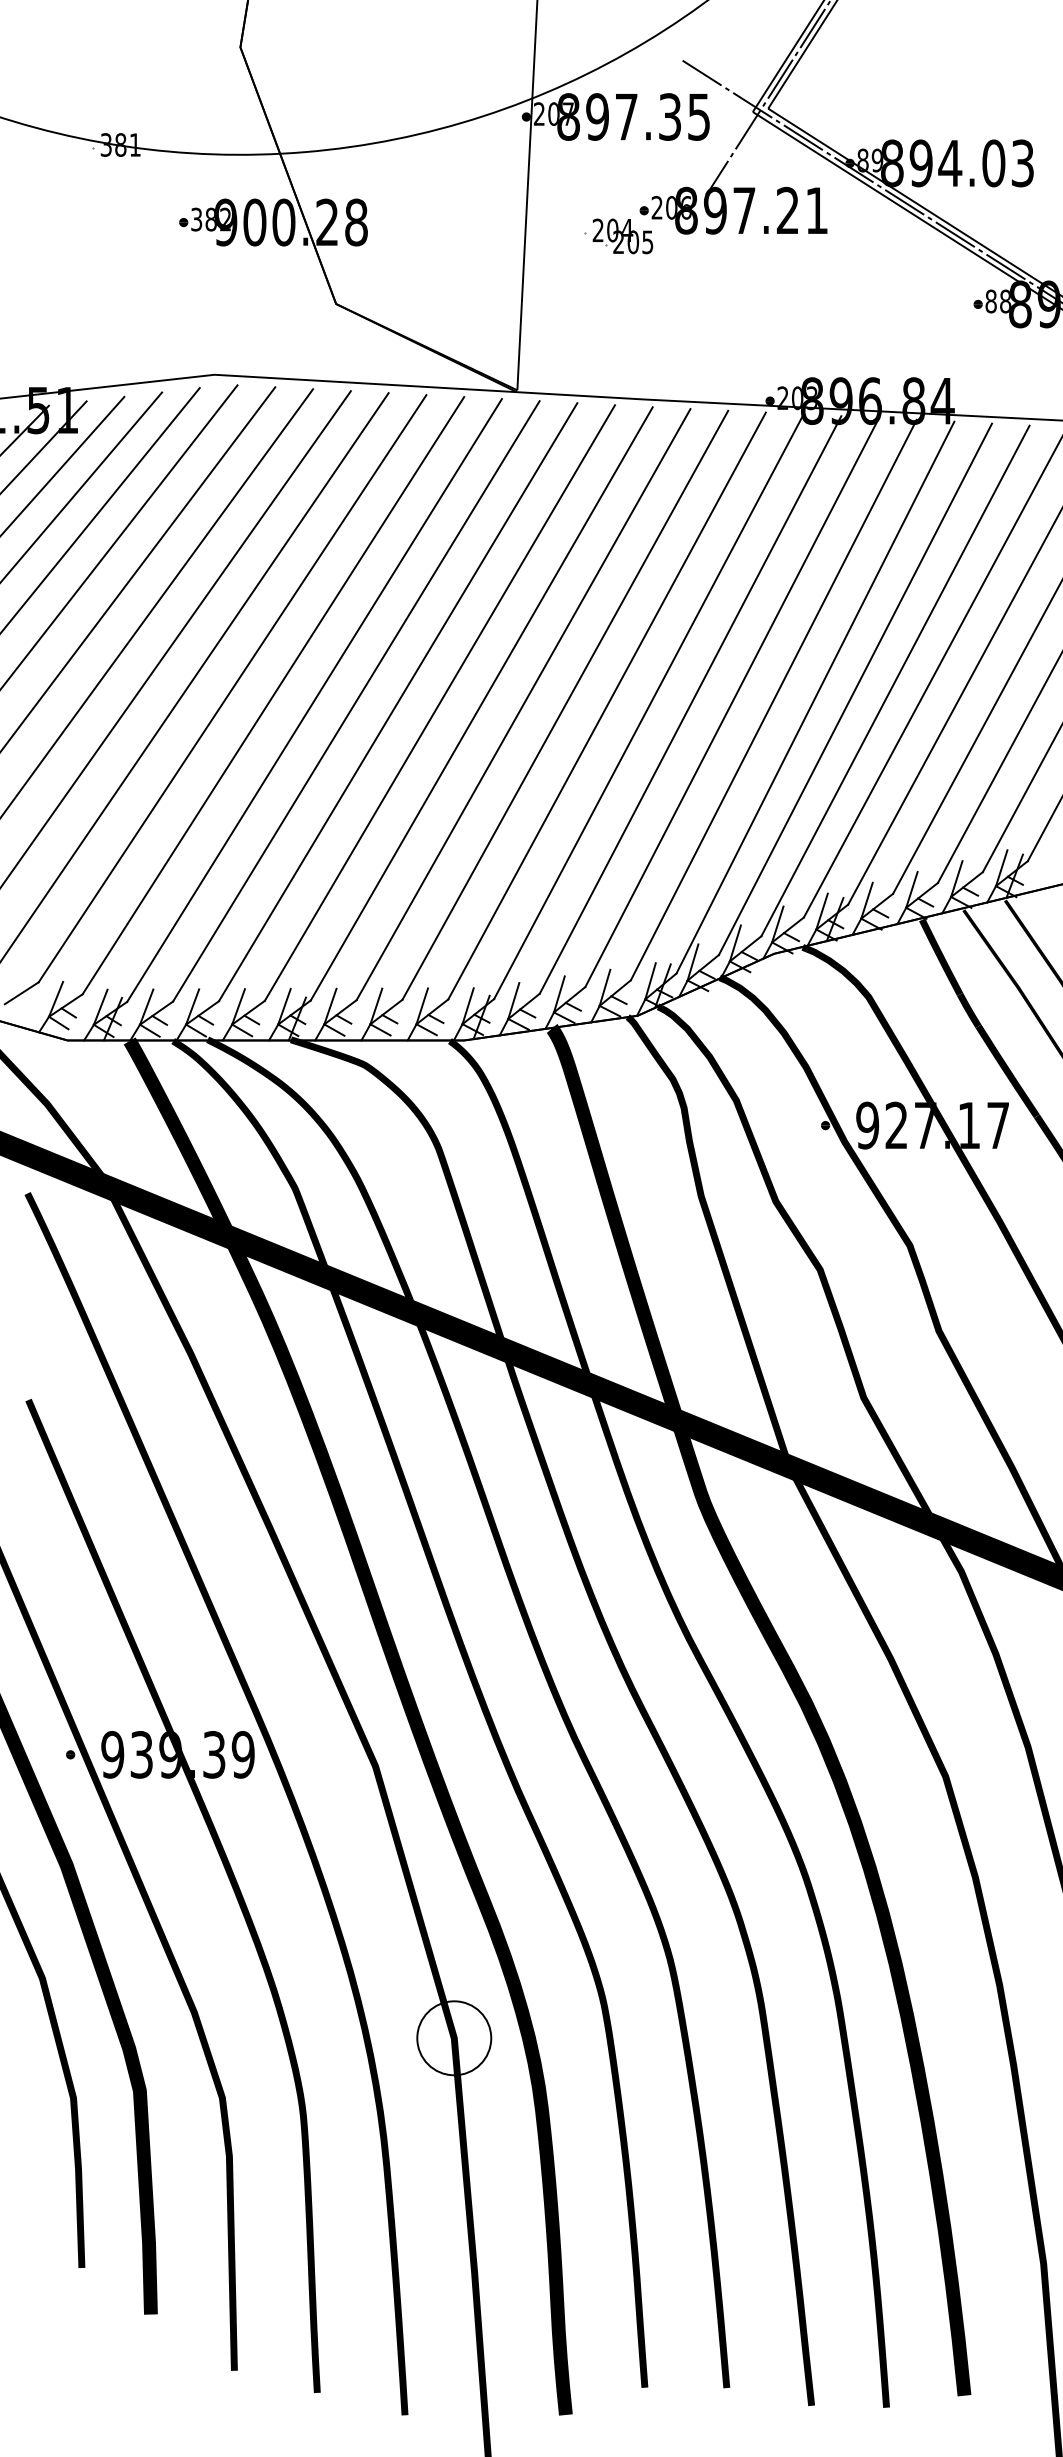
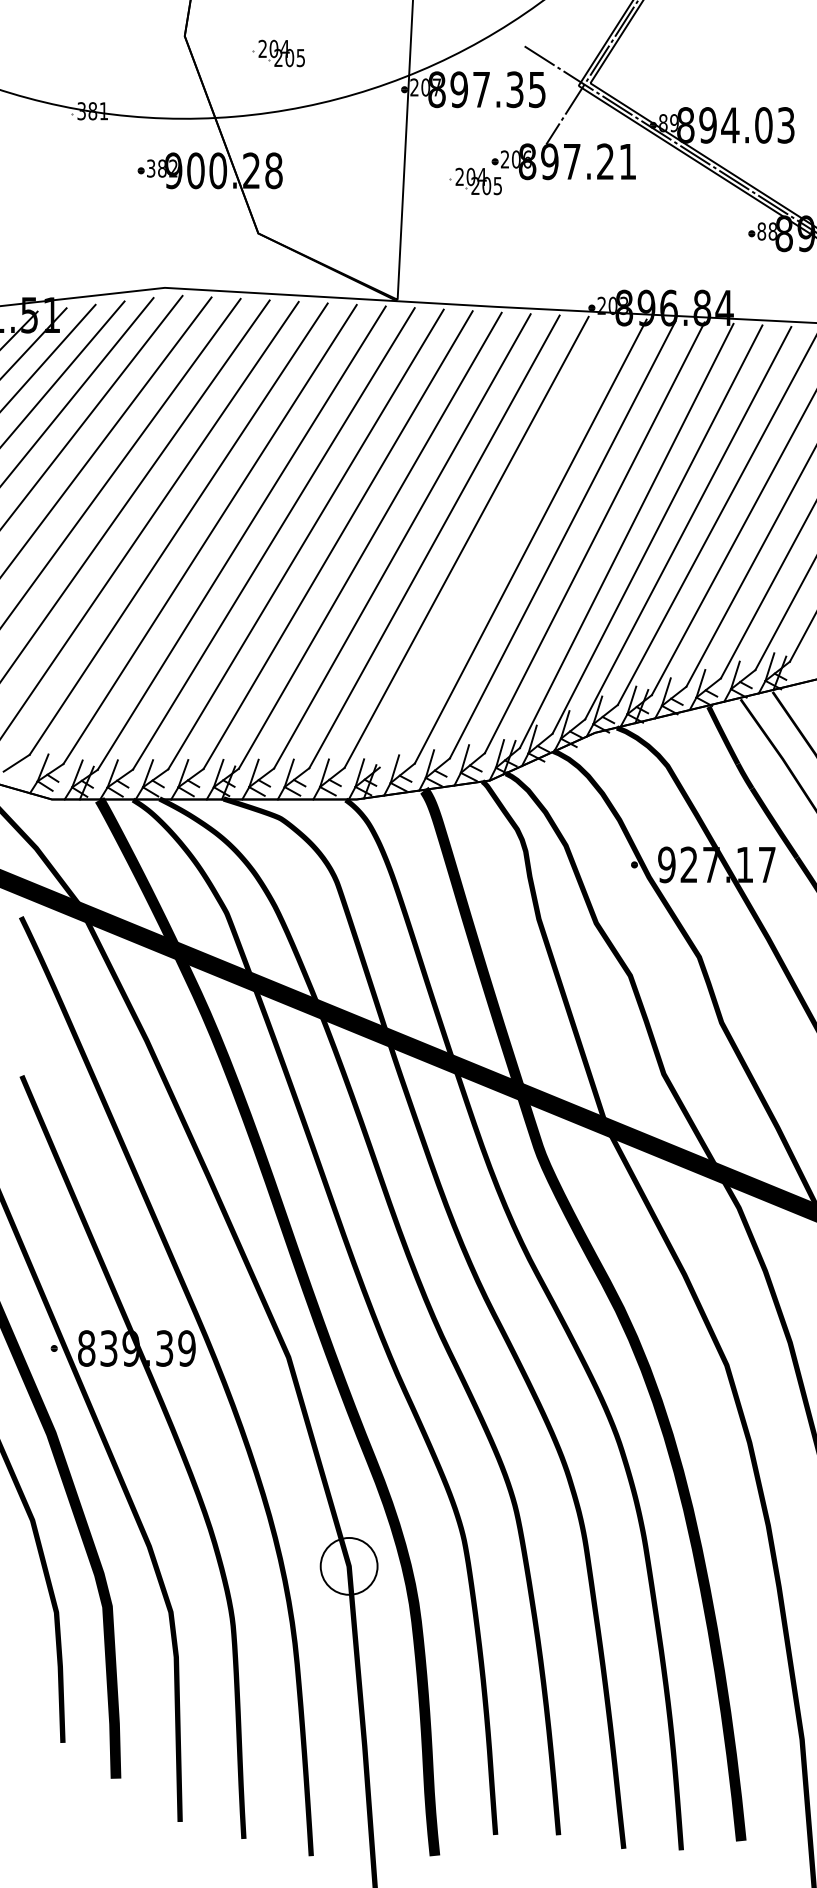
part: (362, 69) -> (278, 53), added
line: (648, 706) -> (498, 542), removed
text: (112, 1754) -> (86, 1348), 939.39 -> 839.39

